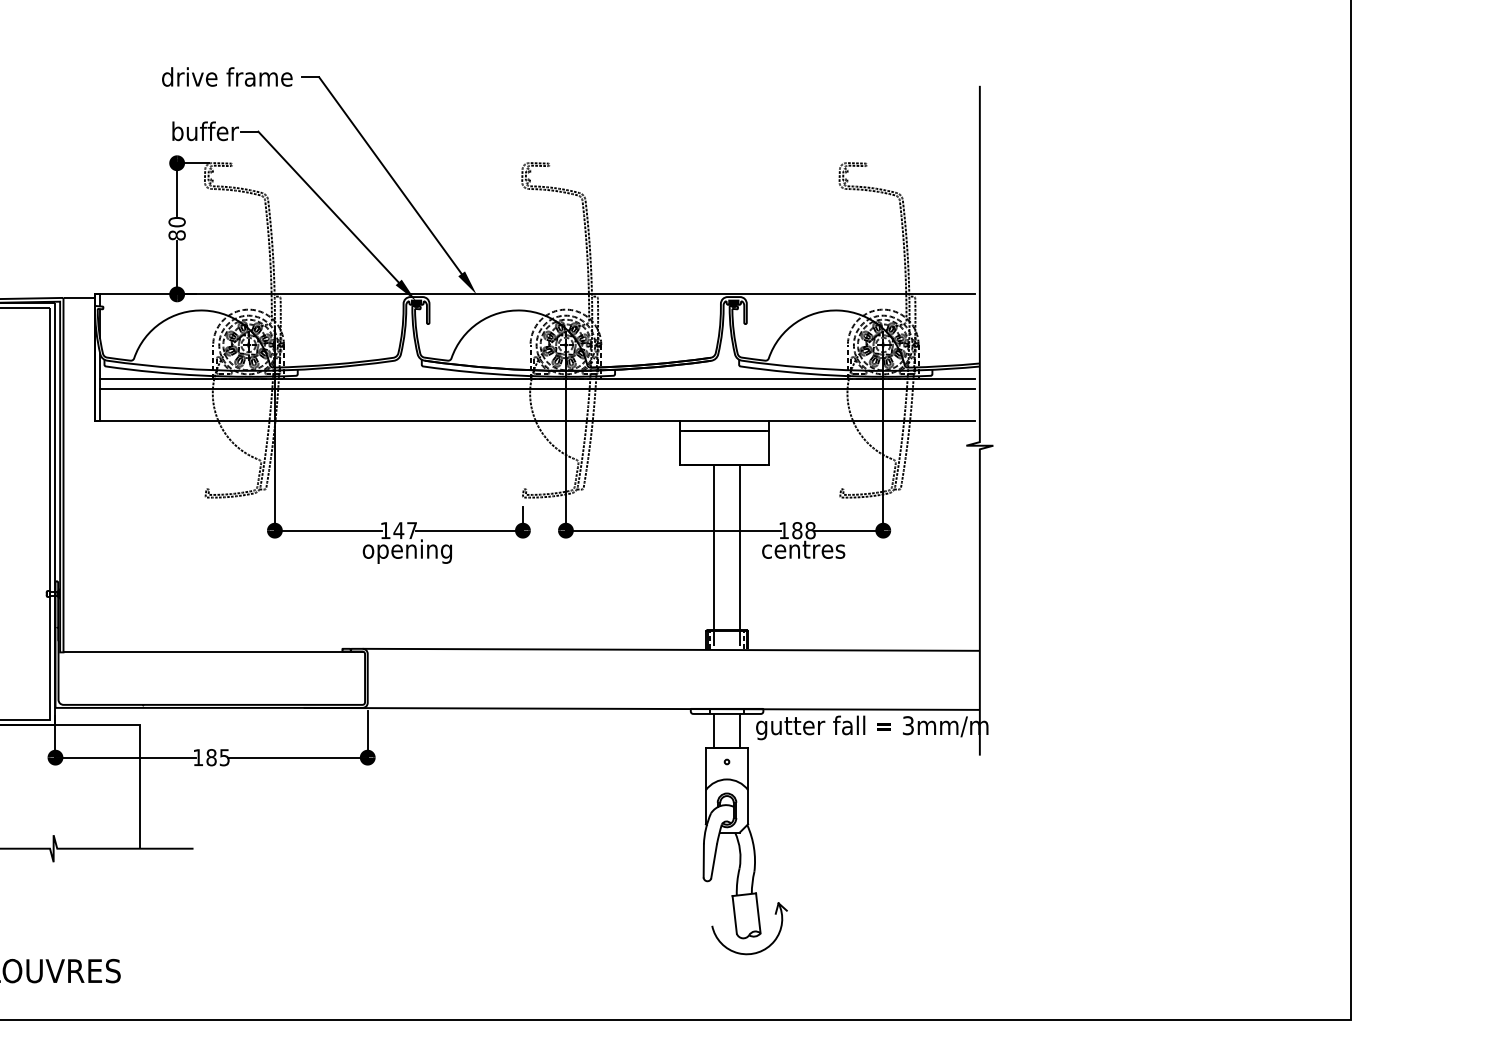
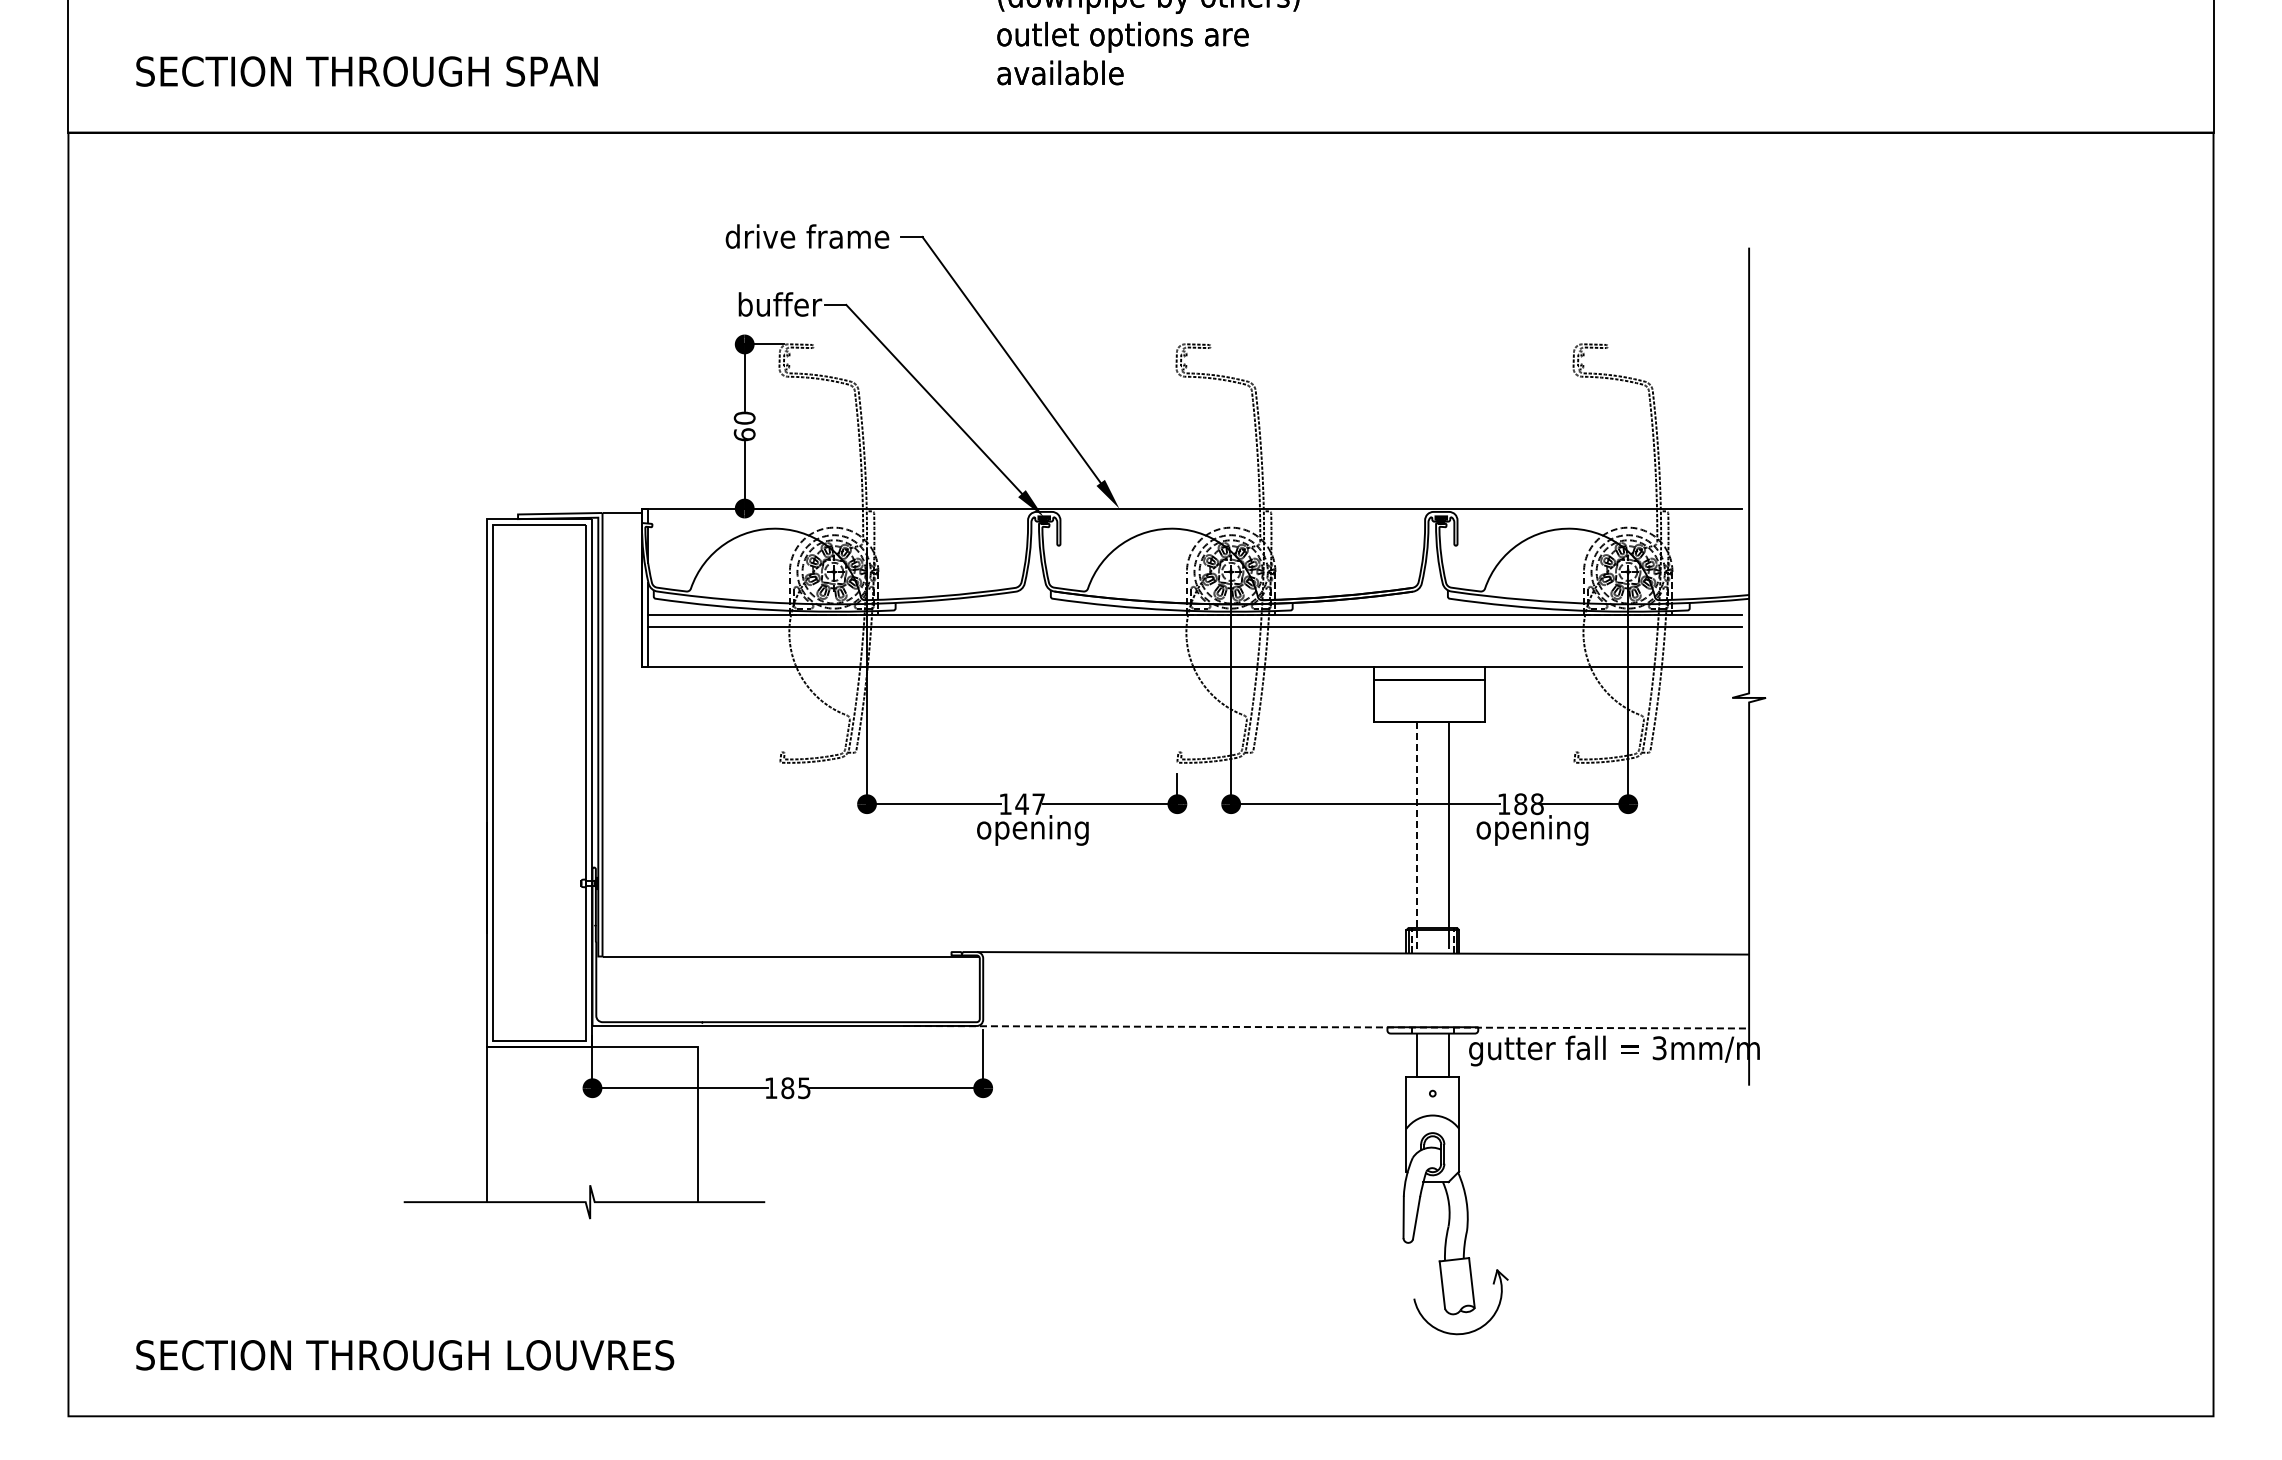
text: (176, 235) -> (744, 434), 80 -> 60
text: (806, 551) -> (1532, 830), centres -> opening
line: (714, 555) -> (1416, 835), solid -> dashed
line: (642, 709) -> (1326, 1027), solid -> dashed

